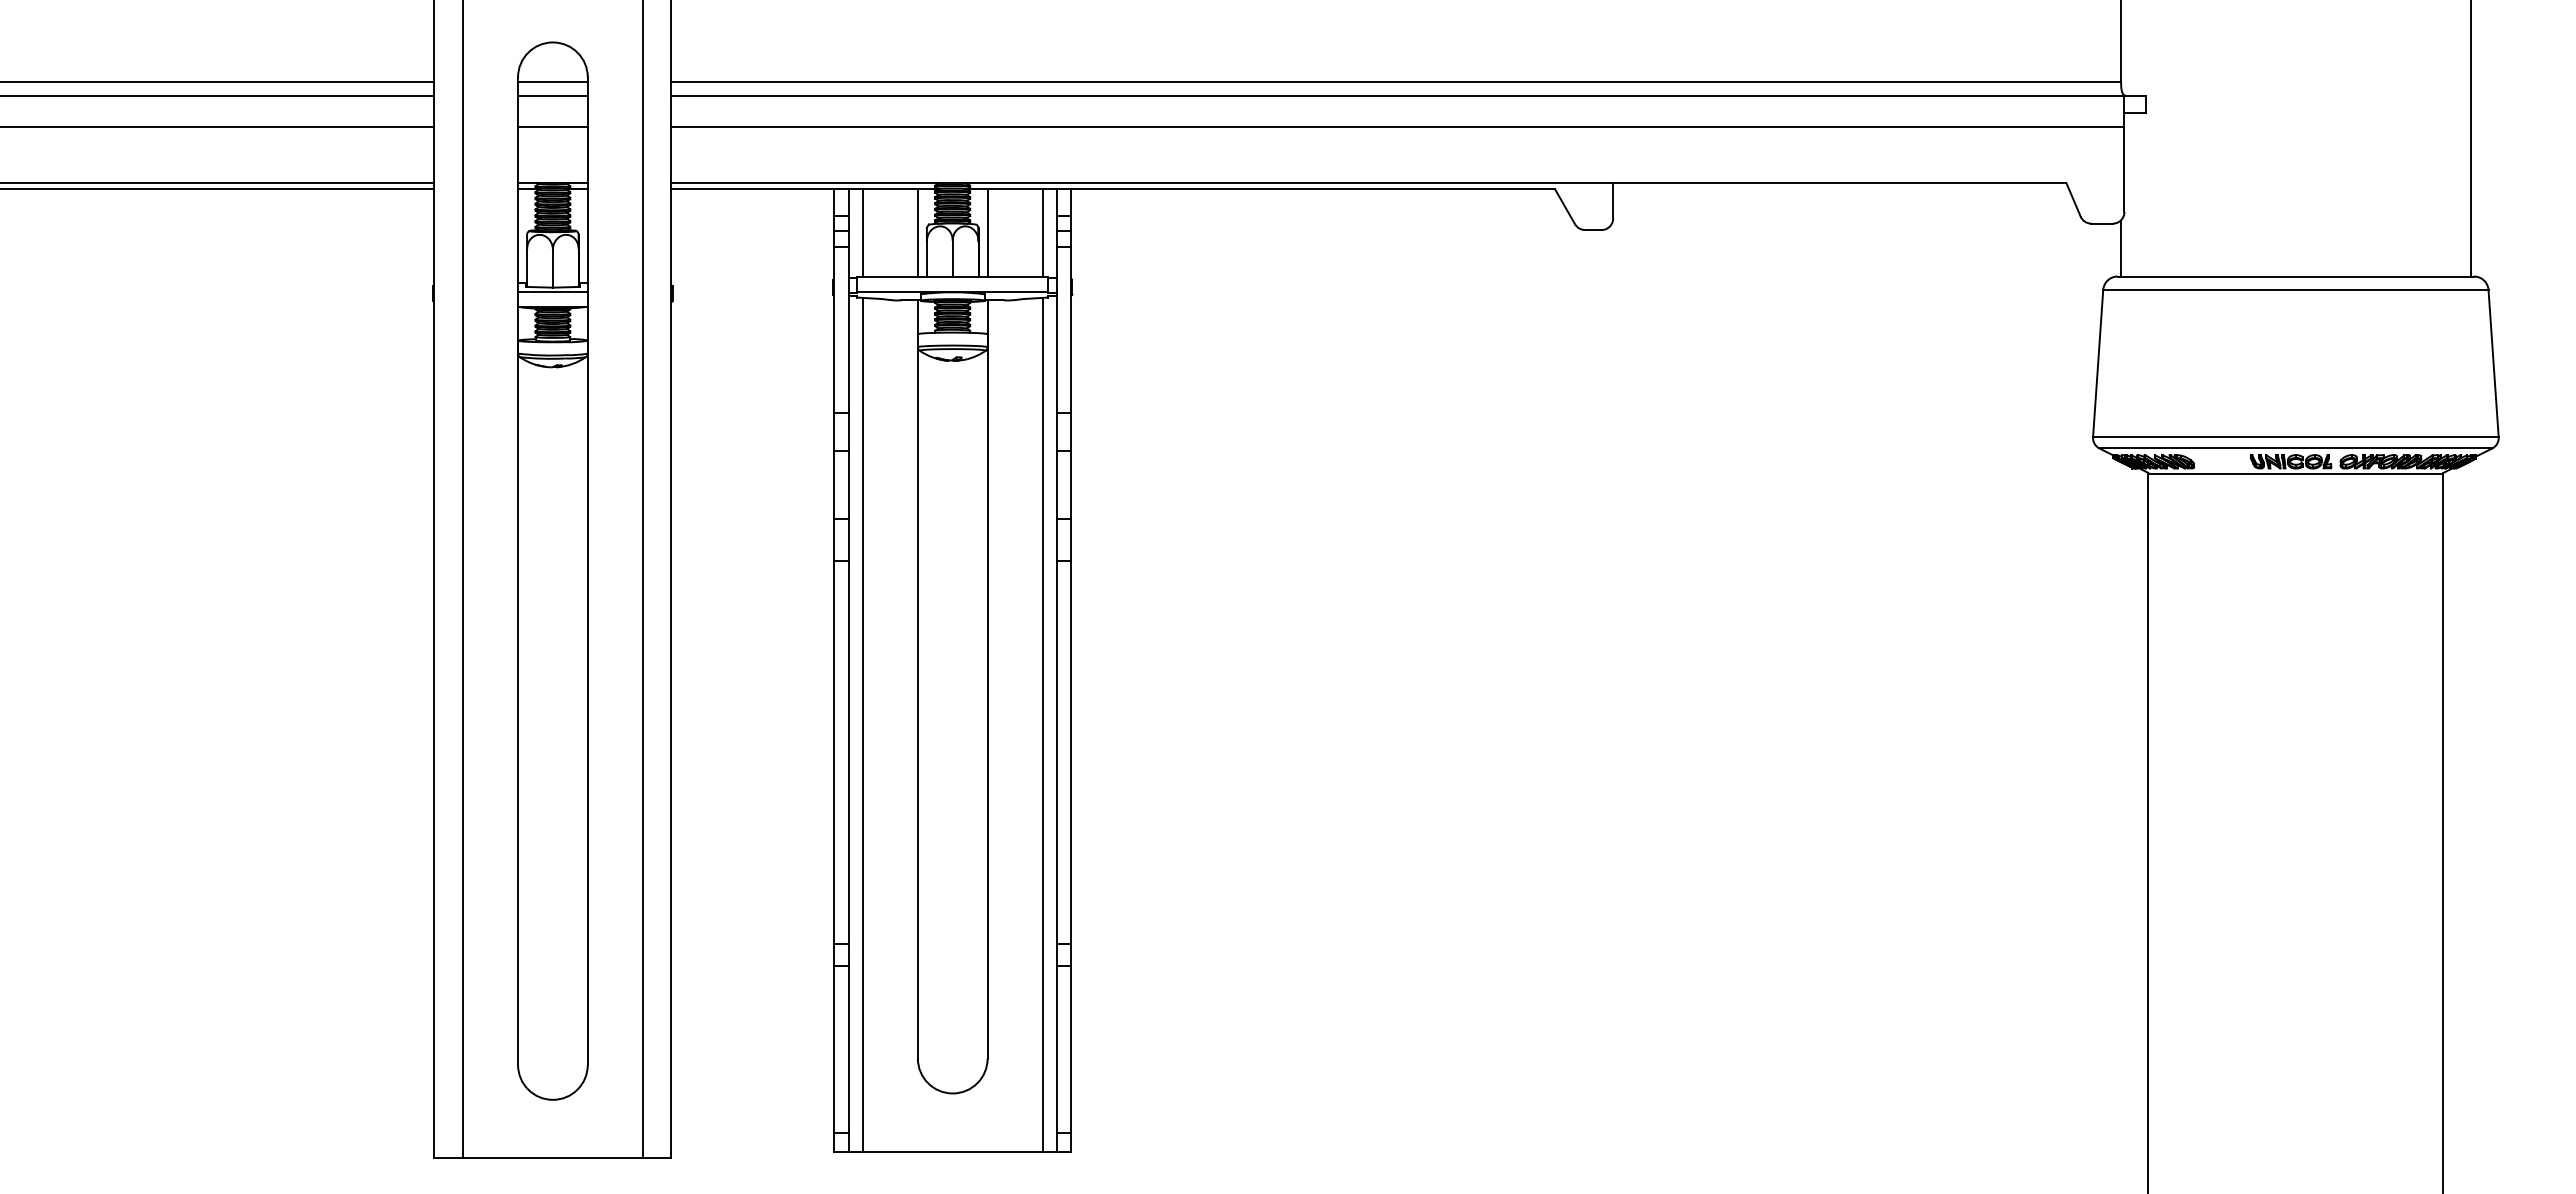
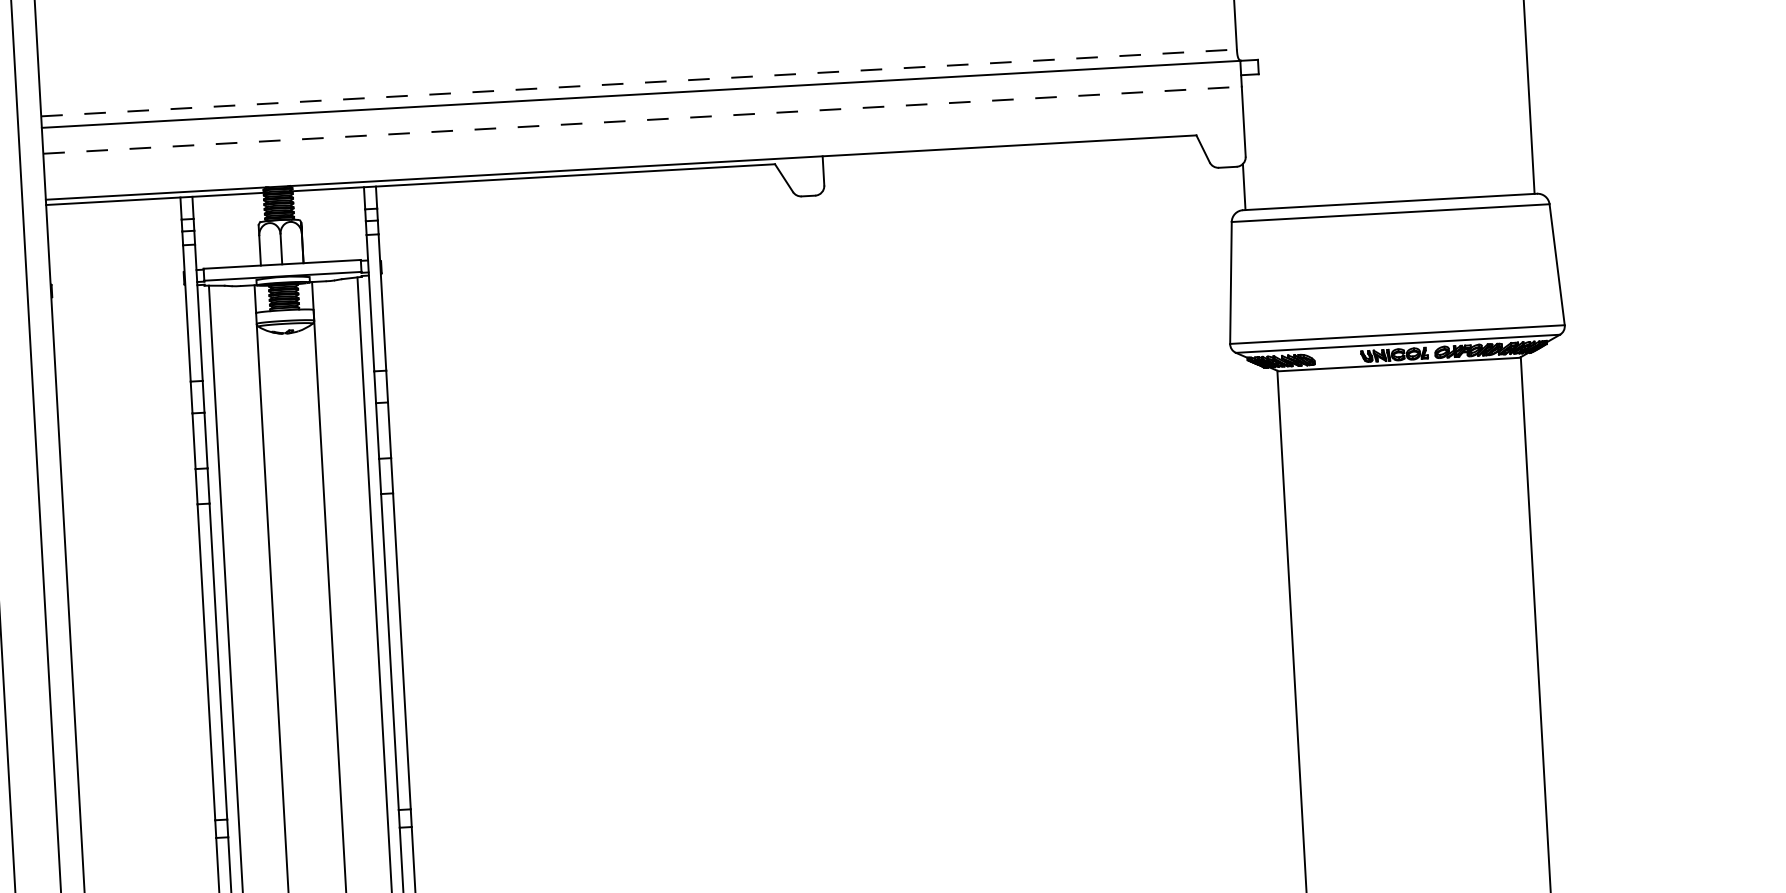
line: (1396, 81) -> (639, 82), solid -> dashed
line: (1397, 127) -> (642, 120), solid -> dashed
line: (862, 233) -> (205, 232), removed
line: (917, 233) -> (251, 230), removed
line: (987, 233) -> (308, 226), removed
line: (1042, 233) -> (354, 224), removed

